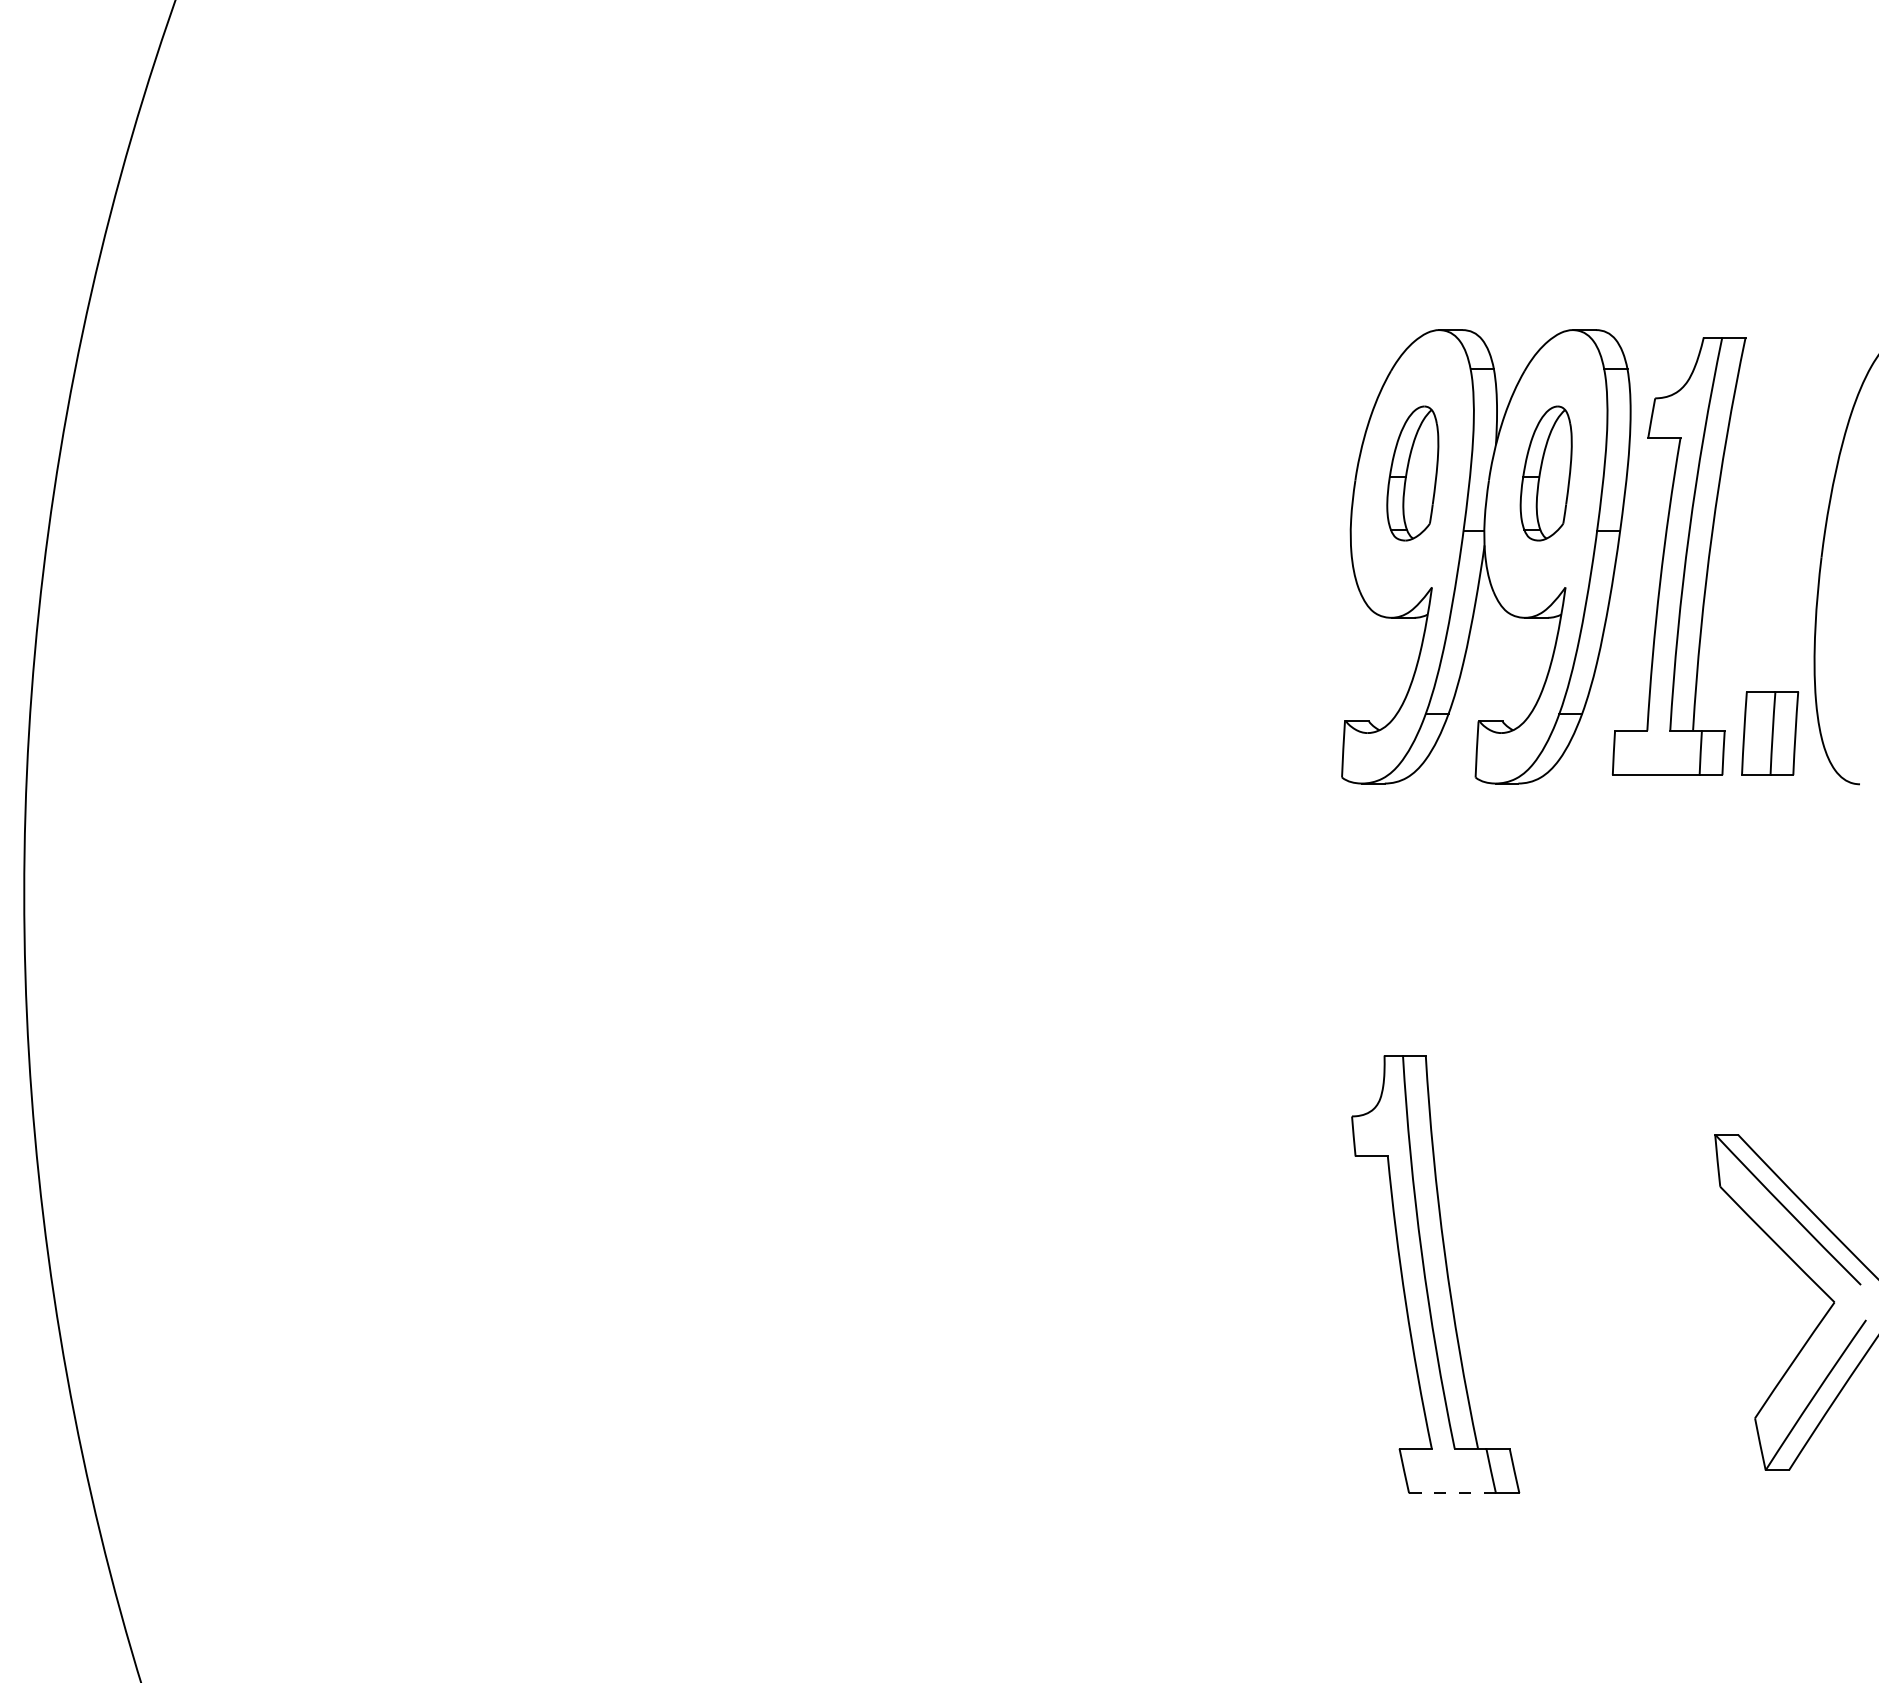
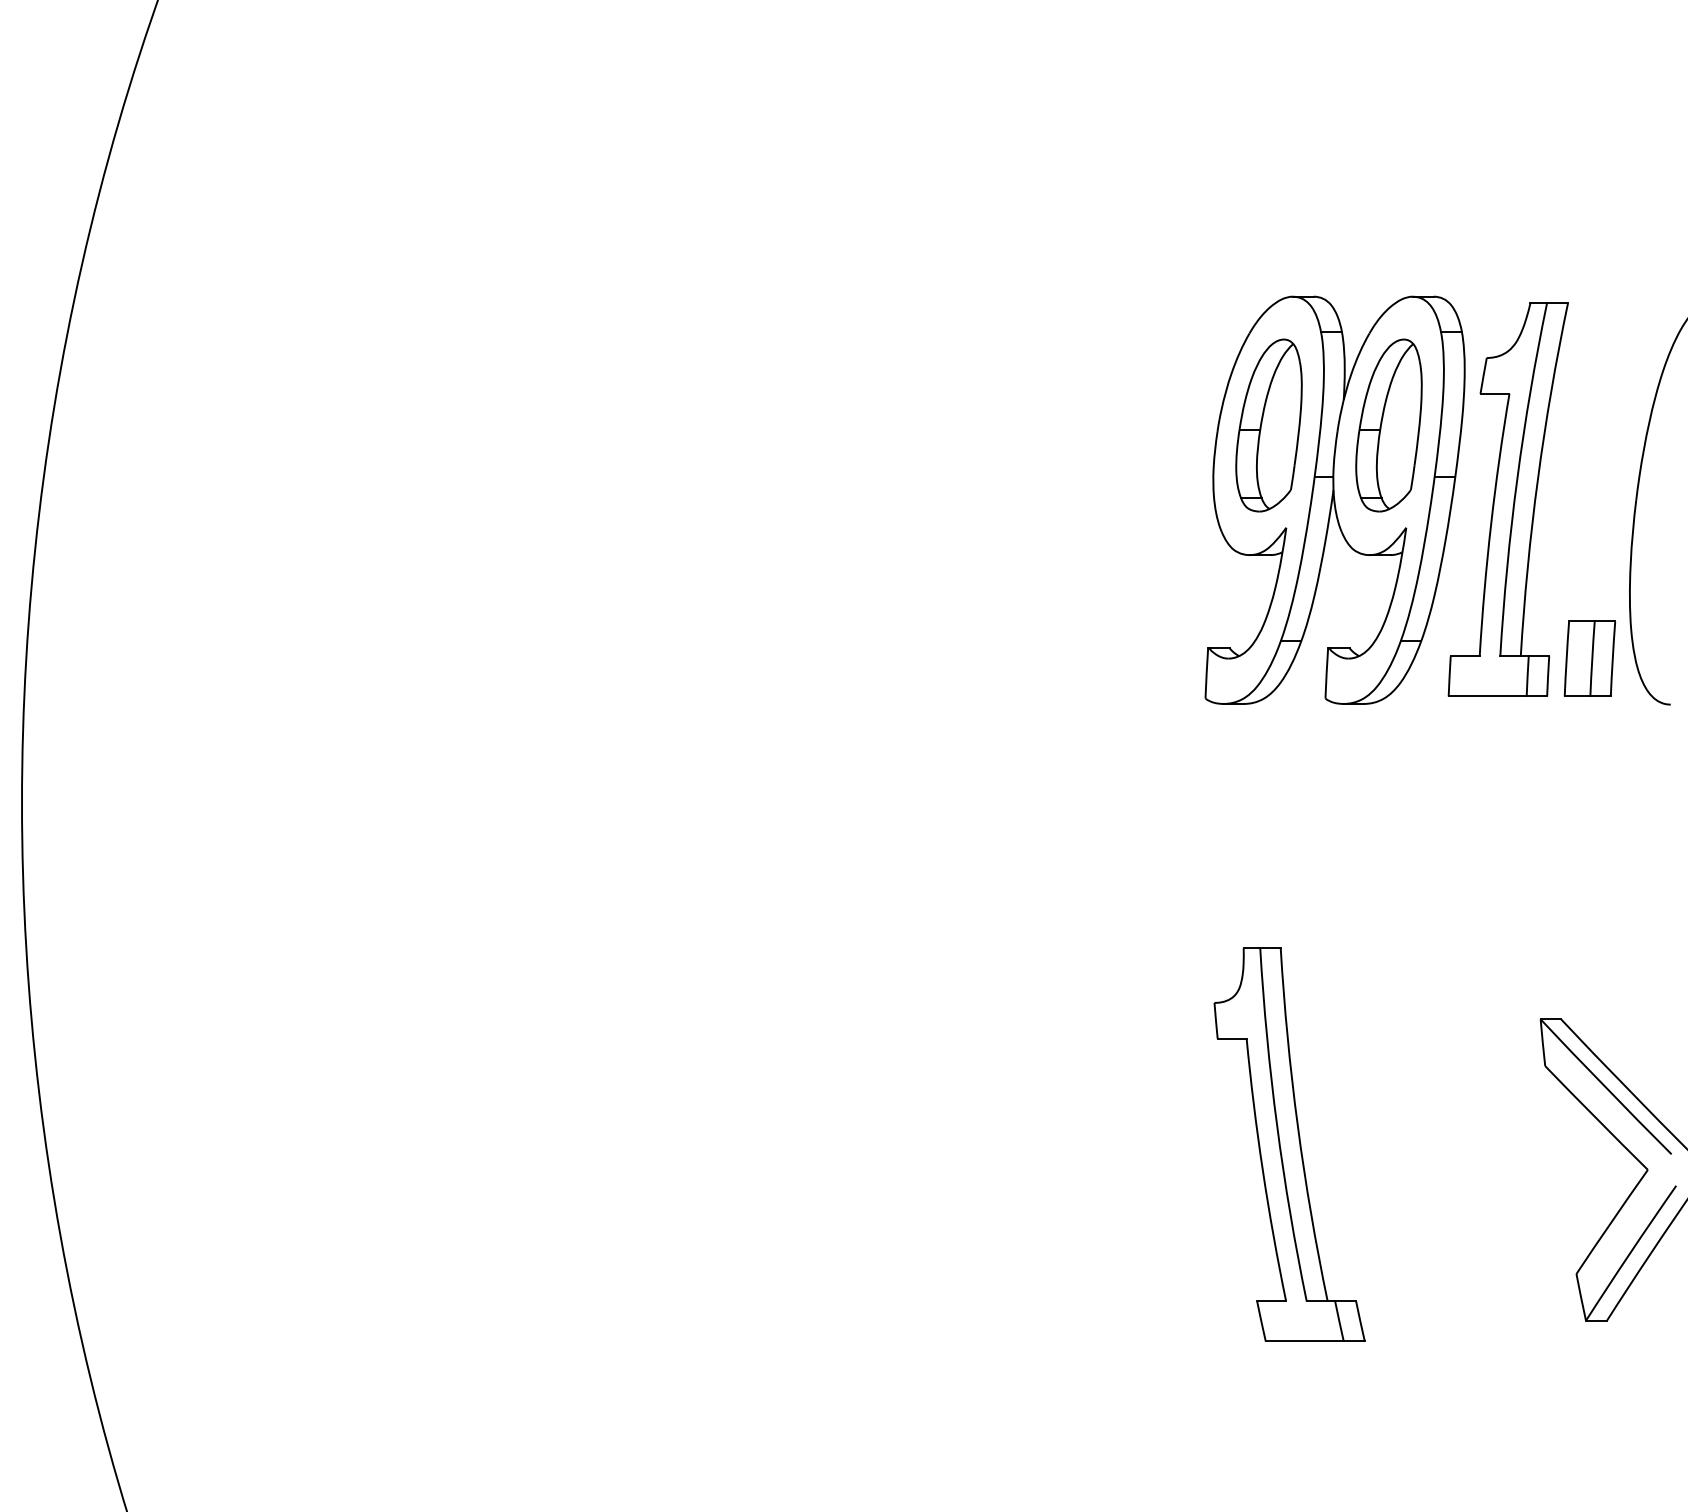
part: (1412, 473) -> (1268, 425), size x1.43
part: (1545, 473) -> (1388, 425), size x1.43
line: (1453, 1493) -> (1305, 1341), dashed -> solid

